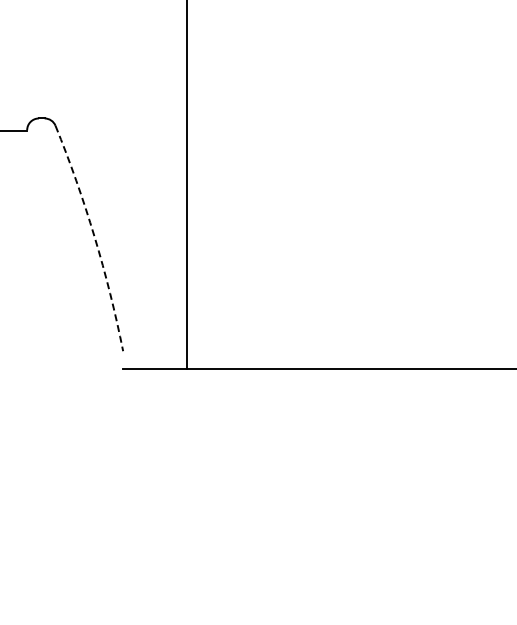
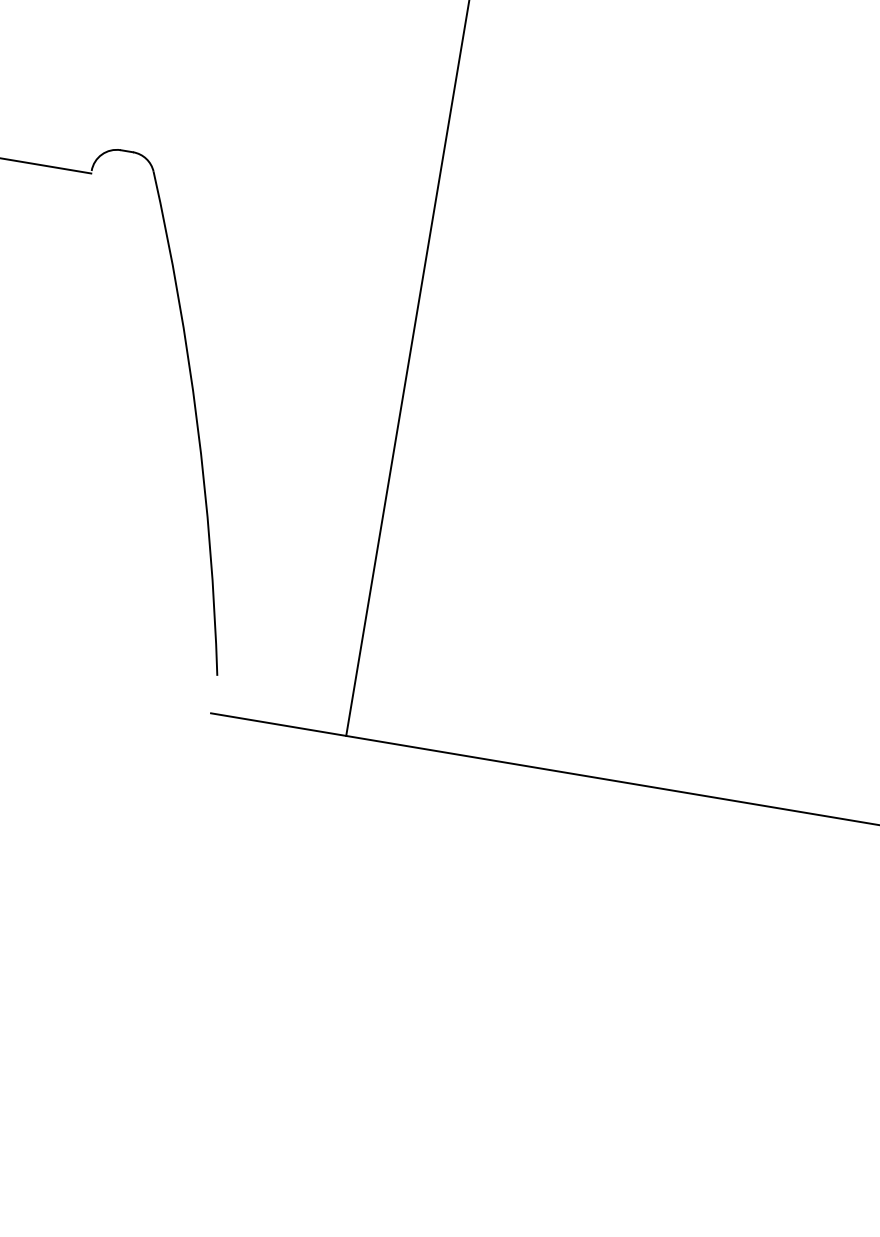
arc: (94, 236) -> (197, 421), dashed -> solid

